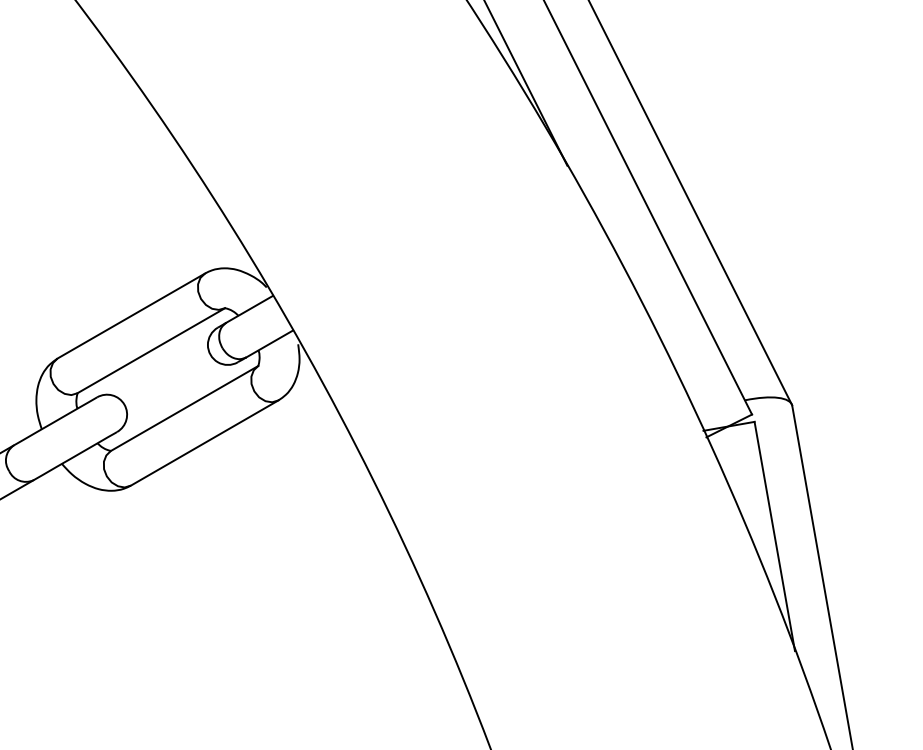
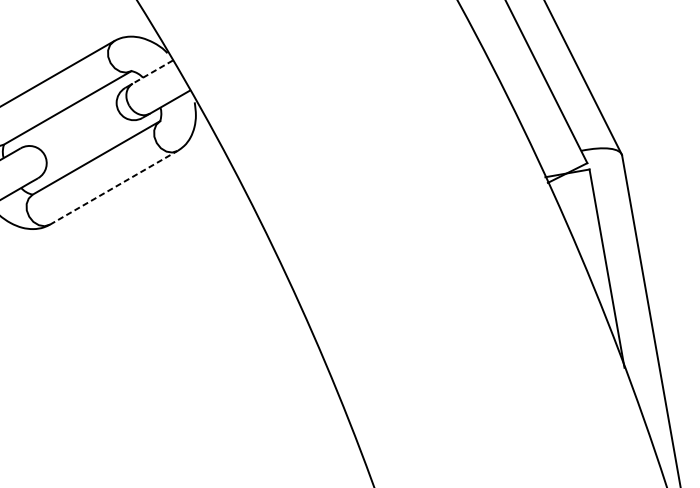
line: (249, 309) -> (152, 72), solid -> dashed
line: (205, 442) -> (114, 187), solid -> dashed

